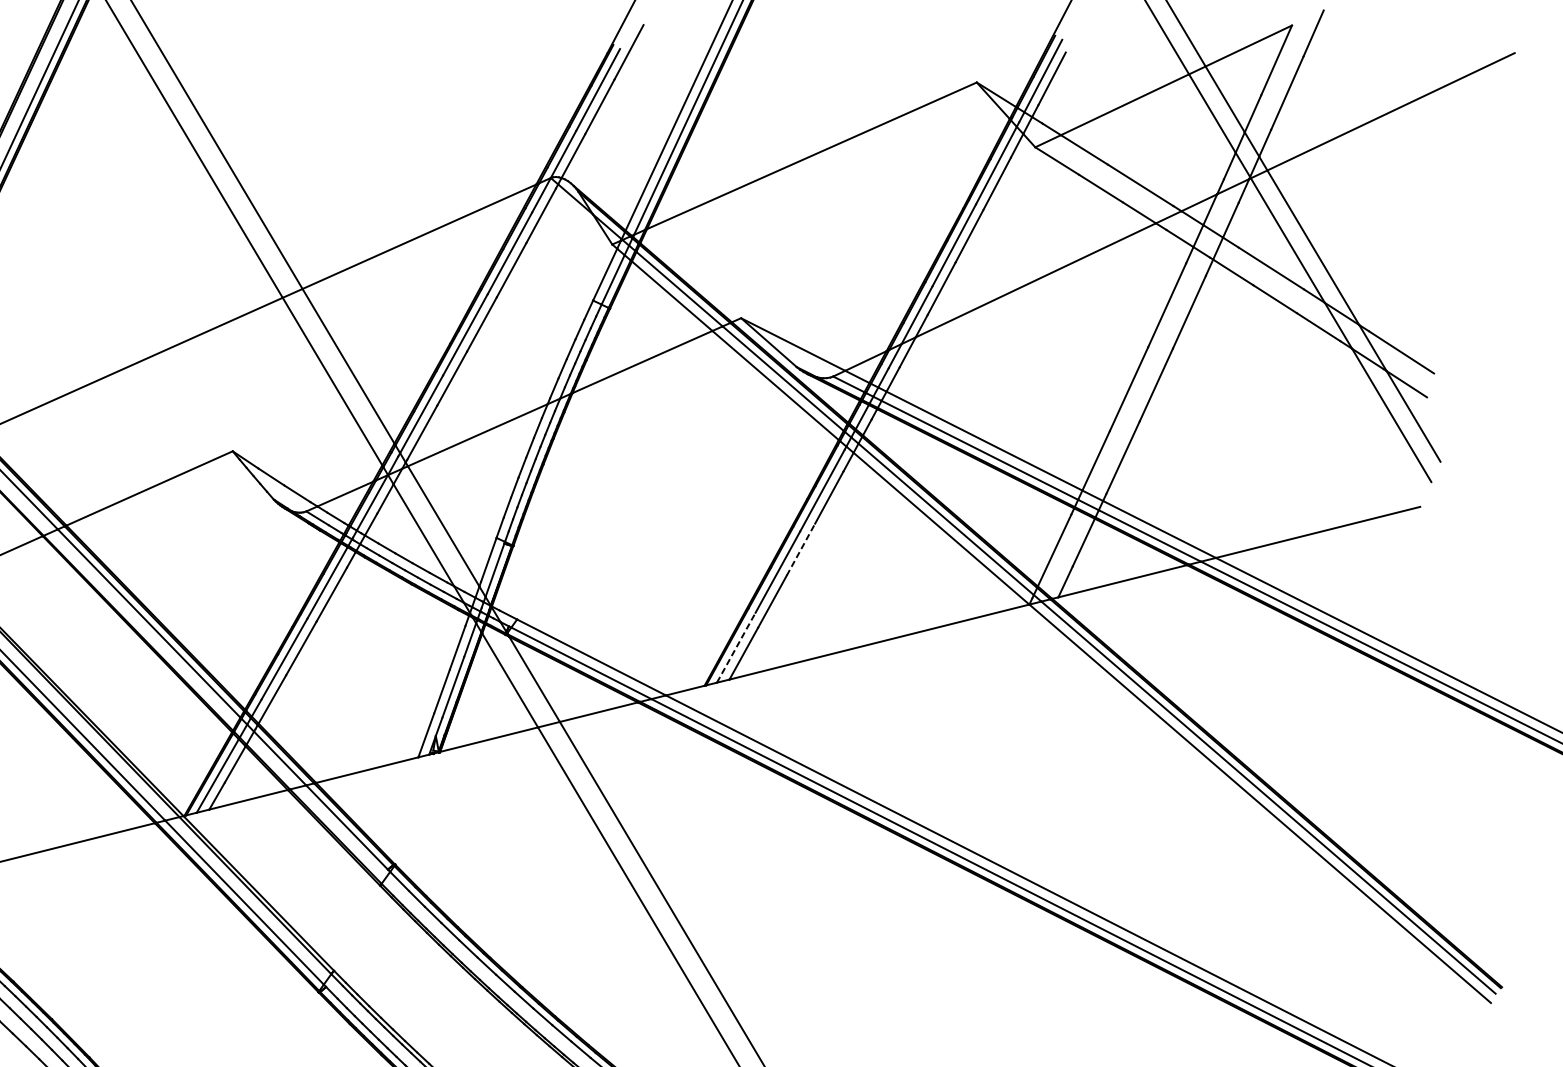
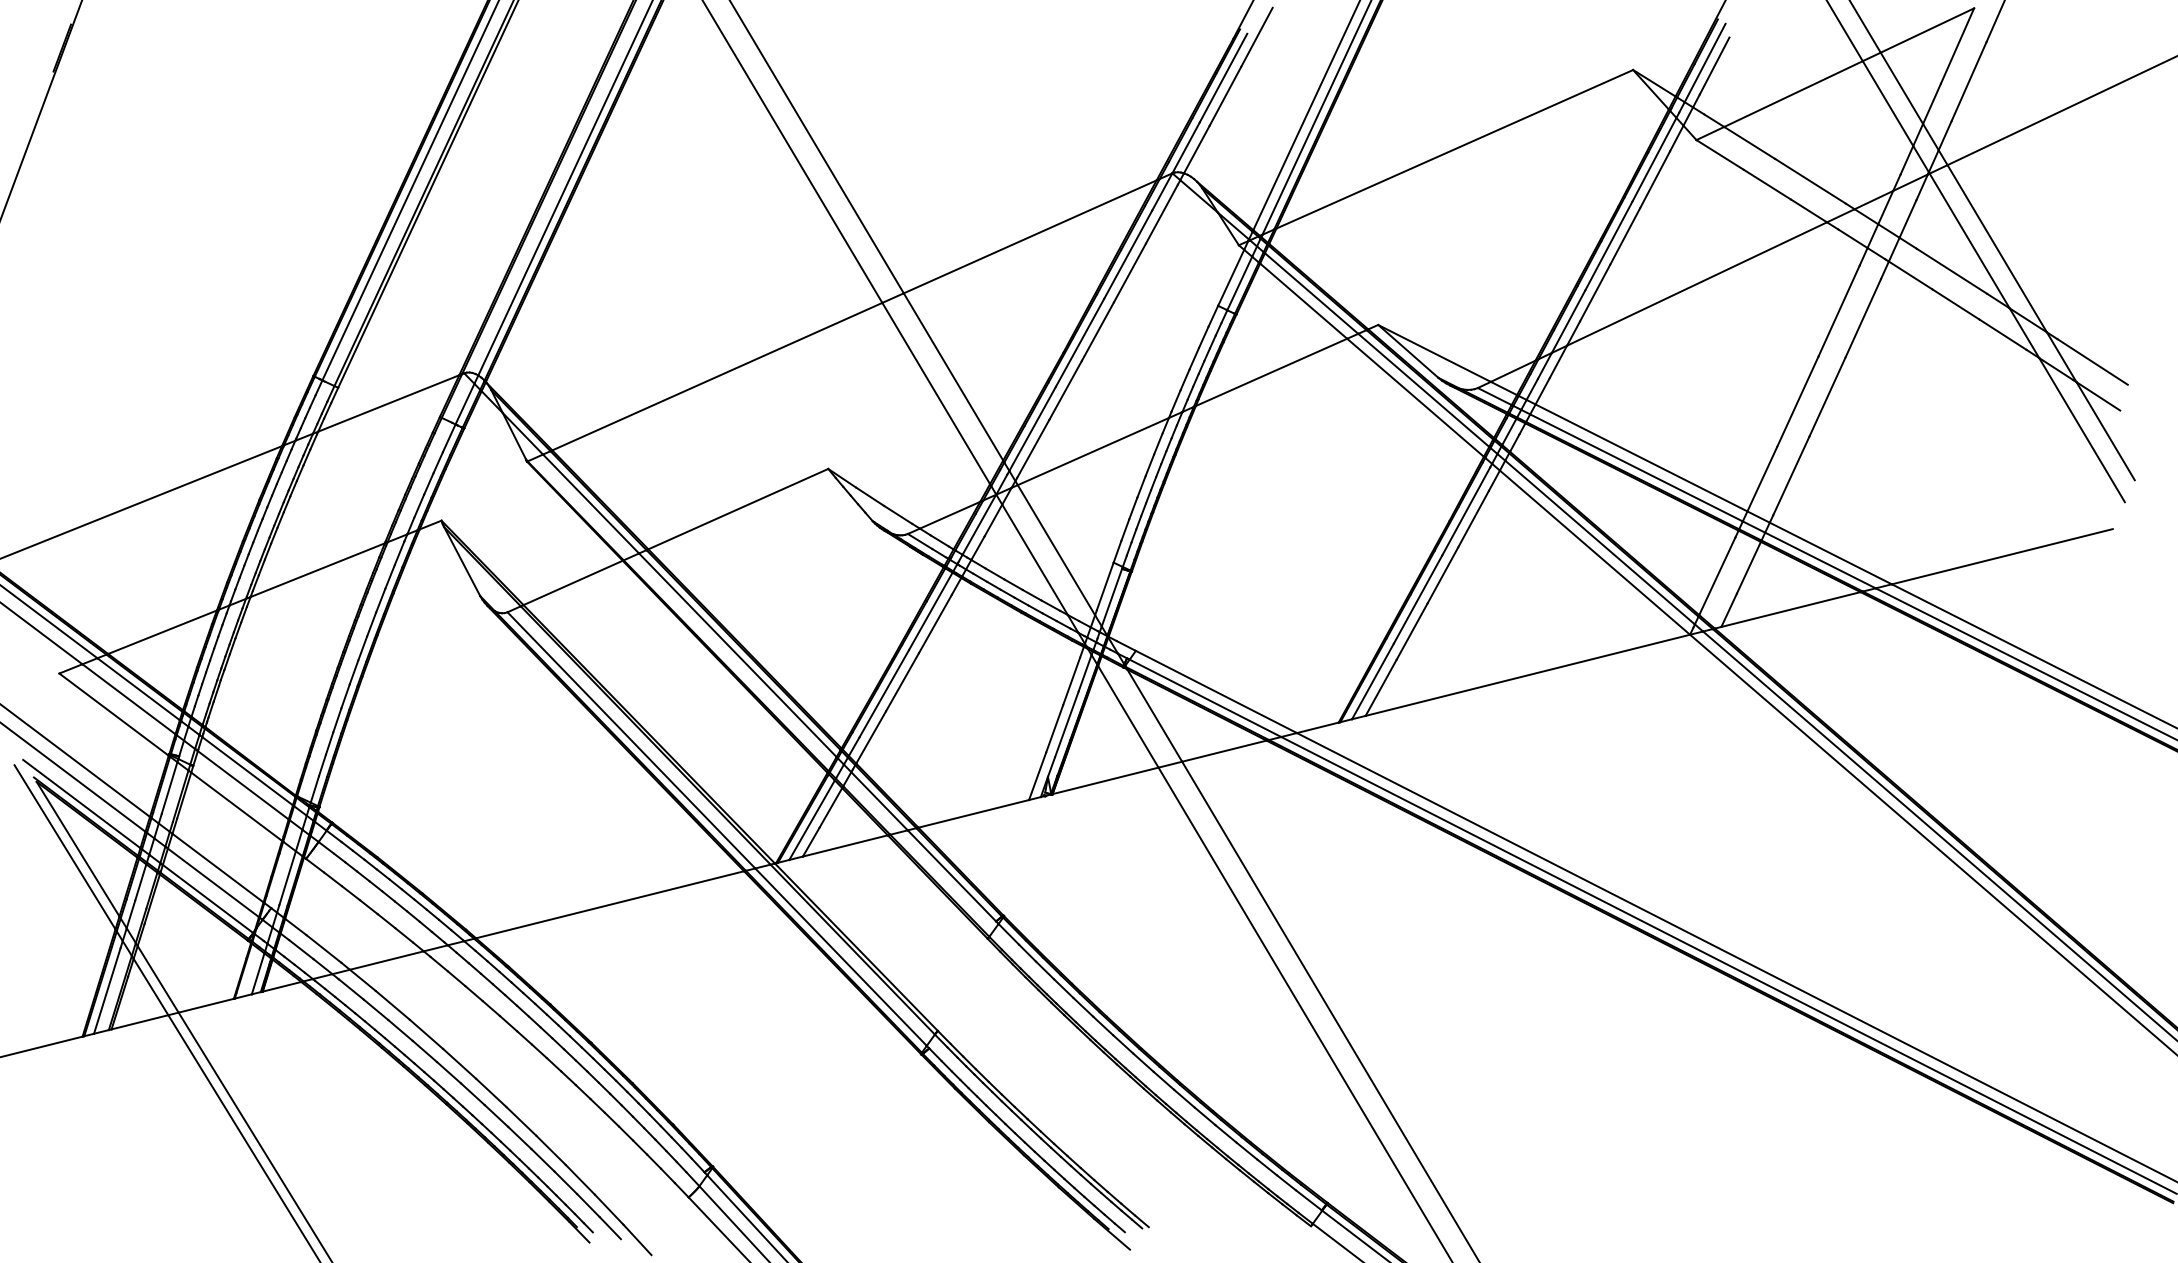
line: (801, 548) -> (1443, 574), dashed -> solid
line: (736, 647) -> (1373, 681), dashed -> solid

